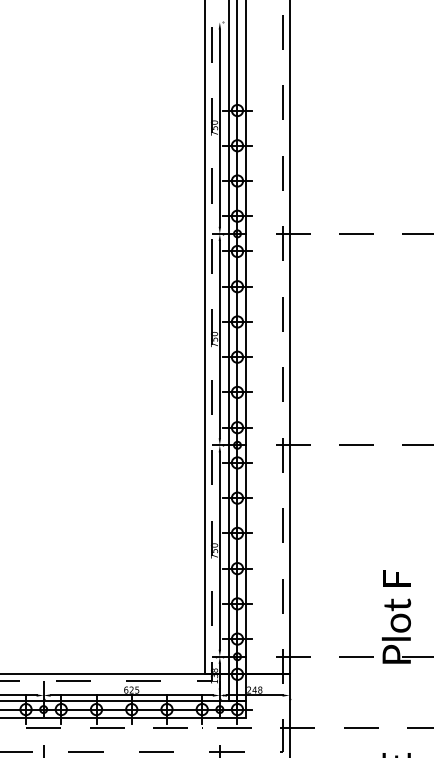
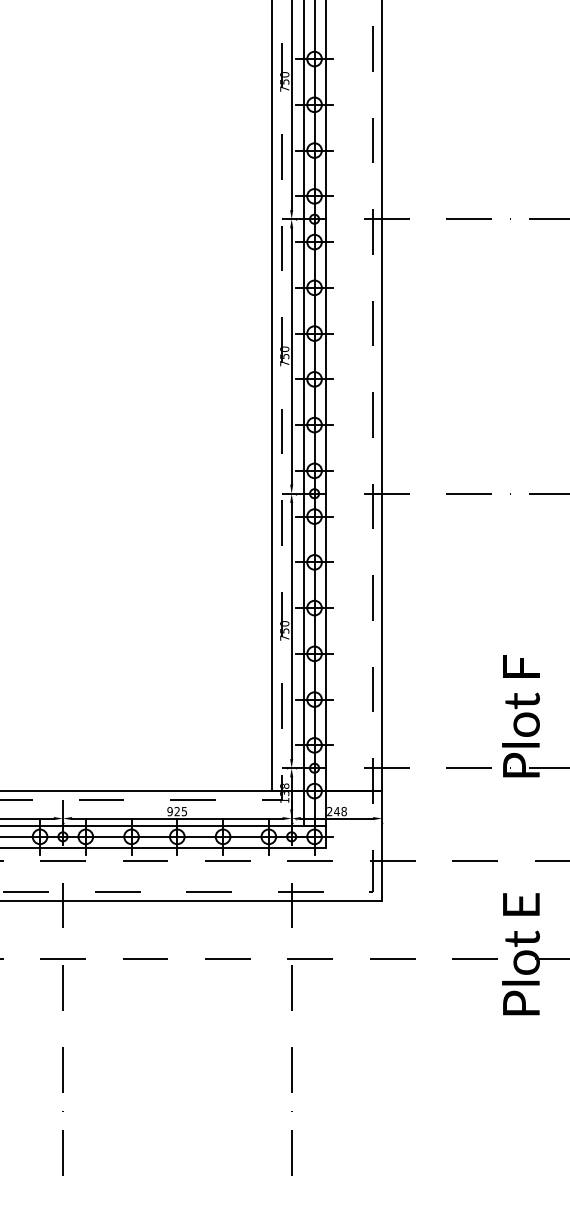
text: (125, 690) -> (169, 811), 625 -> 925

